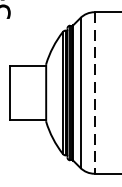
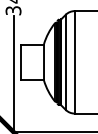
line: (94, 93) -> (74, 62), dashed -> solid

